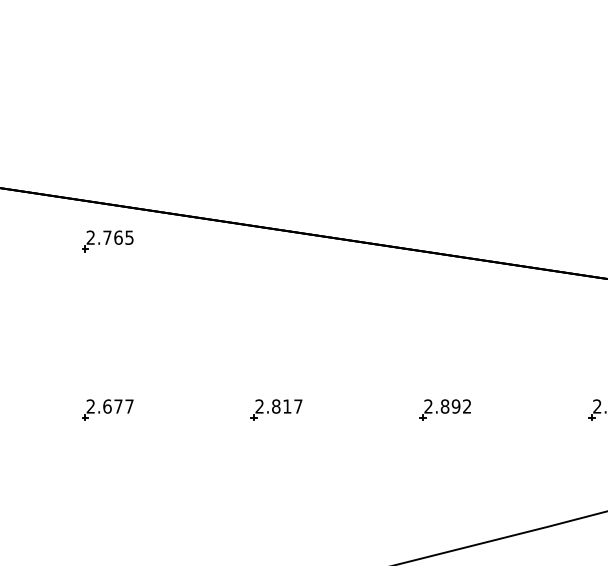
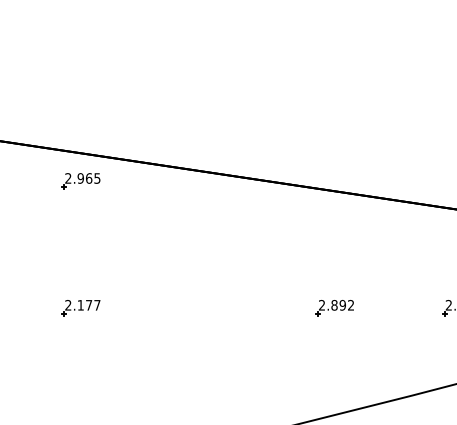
text: (107, 237) -> (80, 178), 2.765 -> 2.965
text: (107, 405) -> (80, 304), 2.677 -> 2.177
part: (276, 410) -> (207, 308), removed

